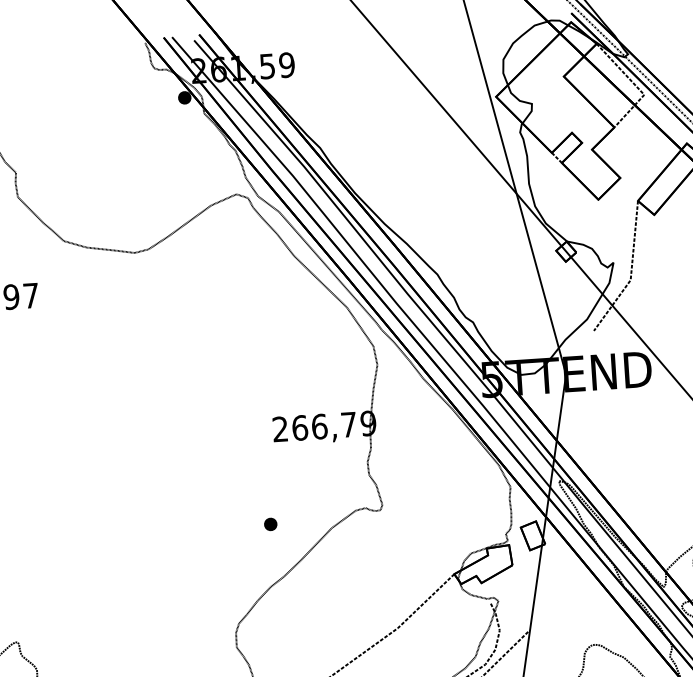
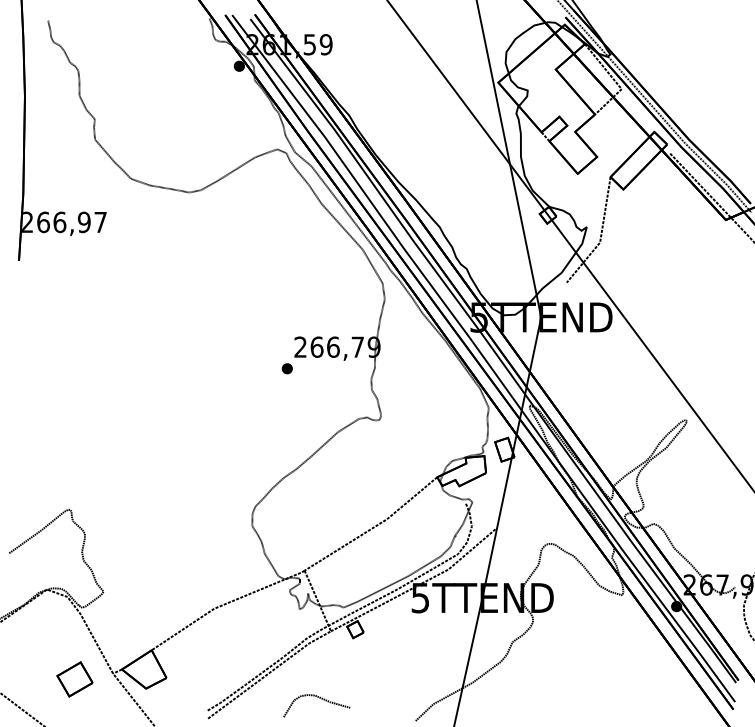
part: (269, 524) -> (286, 368), moved

